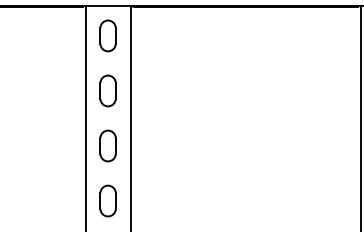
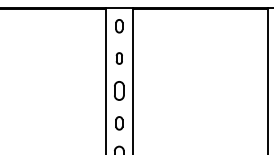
part: (108, 36) -> (119, 26), size x0.7
part: (108, 90) -> (119, 58), size x0.6
part: (108, 201) -> (119, 123), size x0.7

